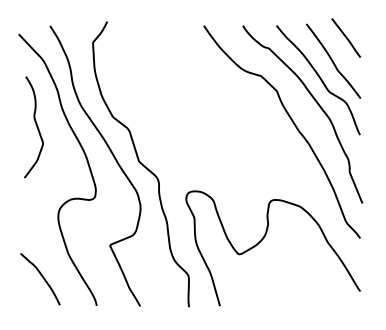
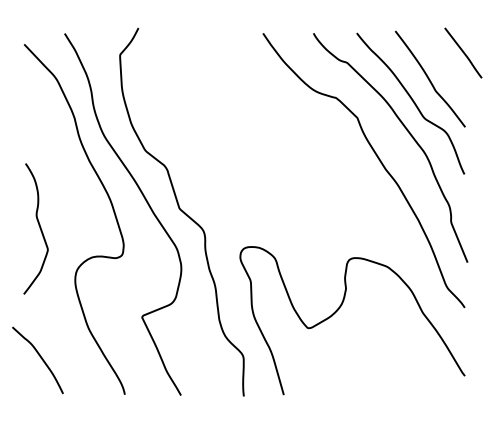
line: (345, 37) -> (462, 52), moved
curve: (36, 127) -> (39, 229), moved
curve: (42, 278) -> (40, 359), moved

